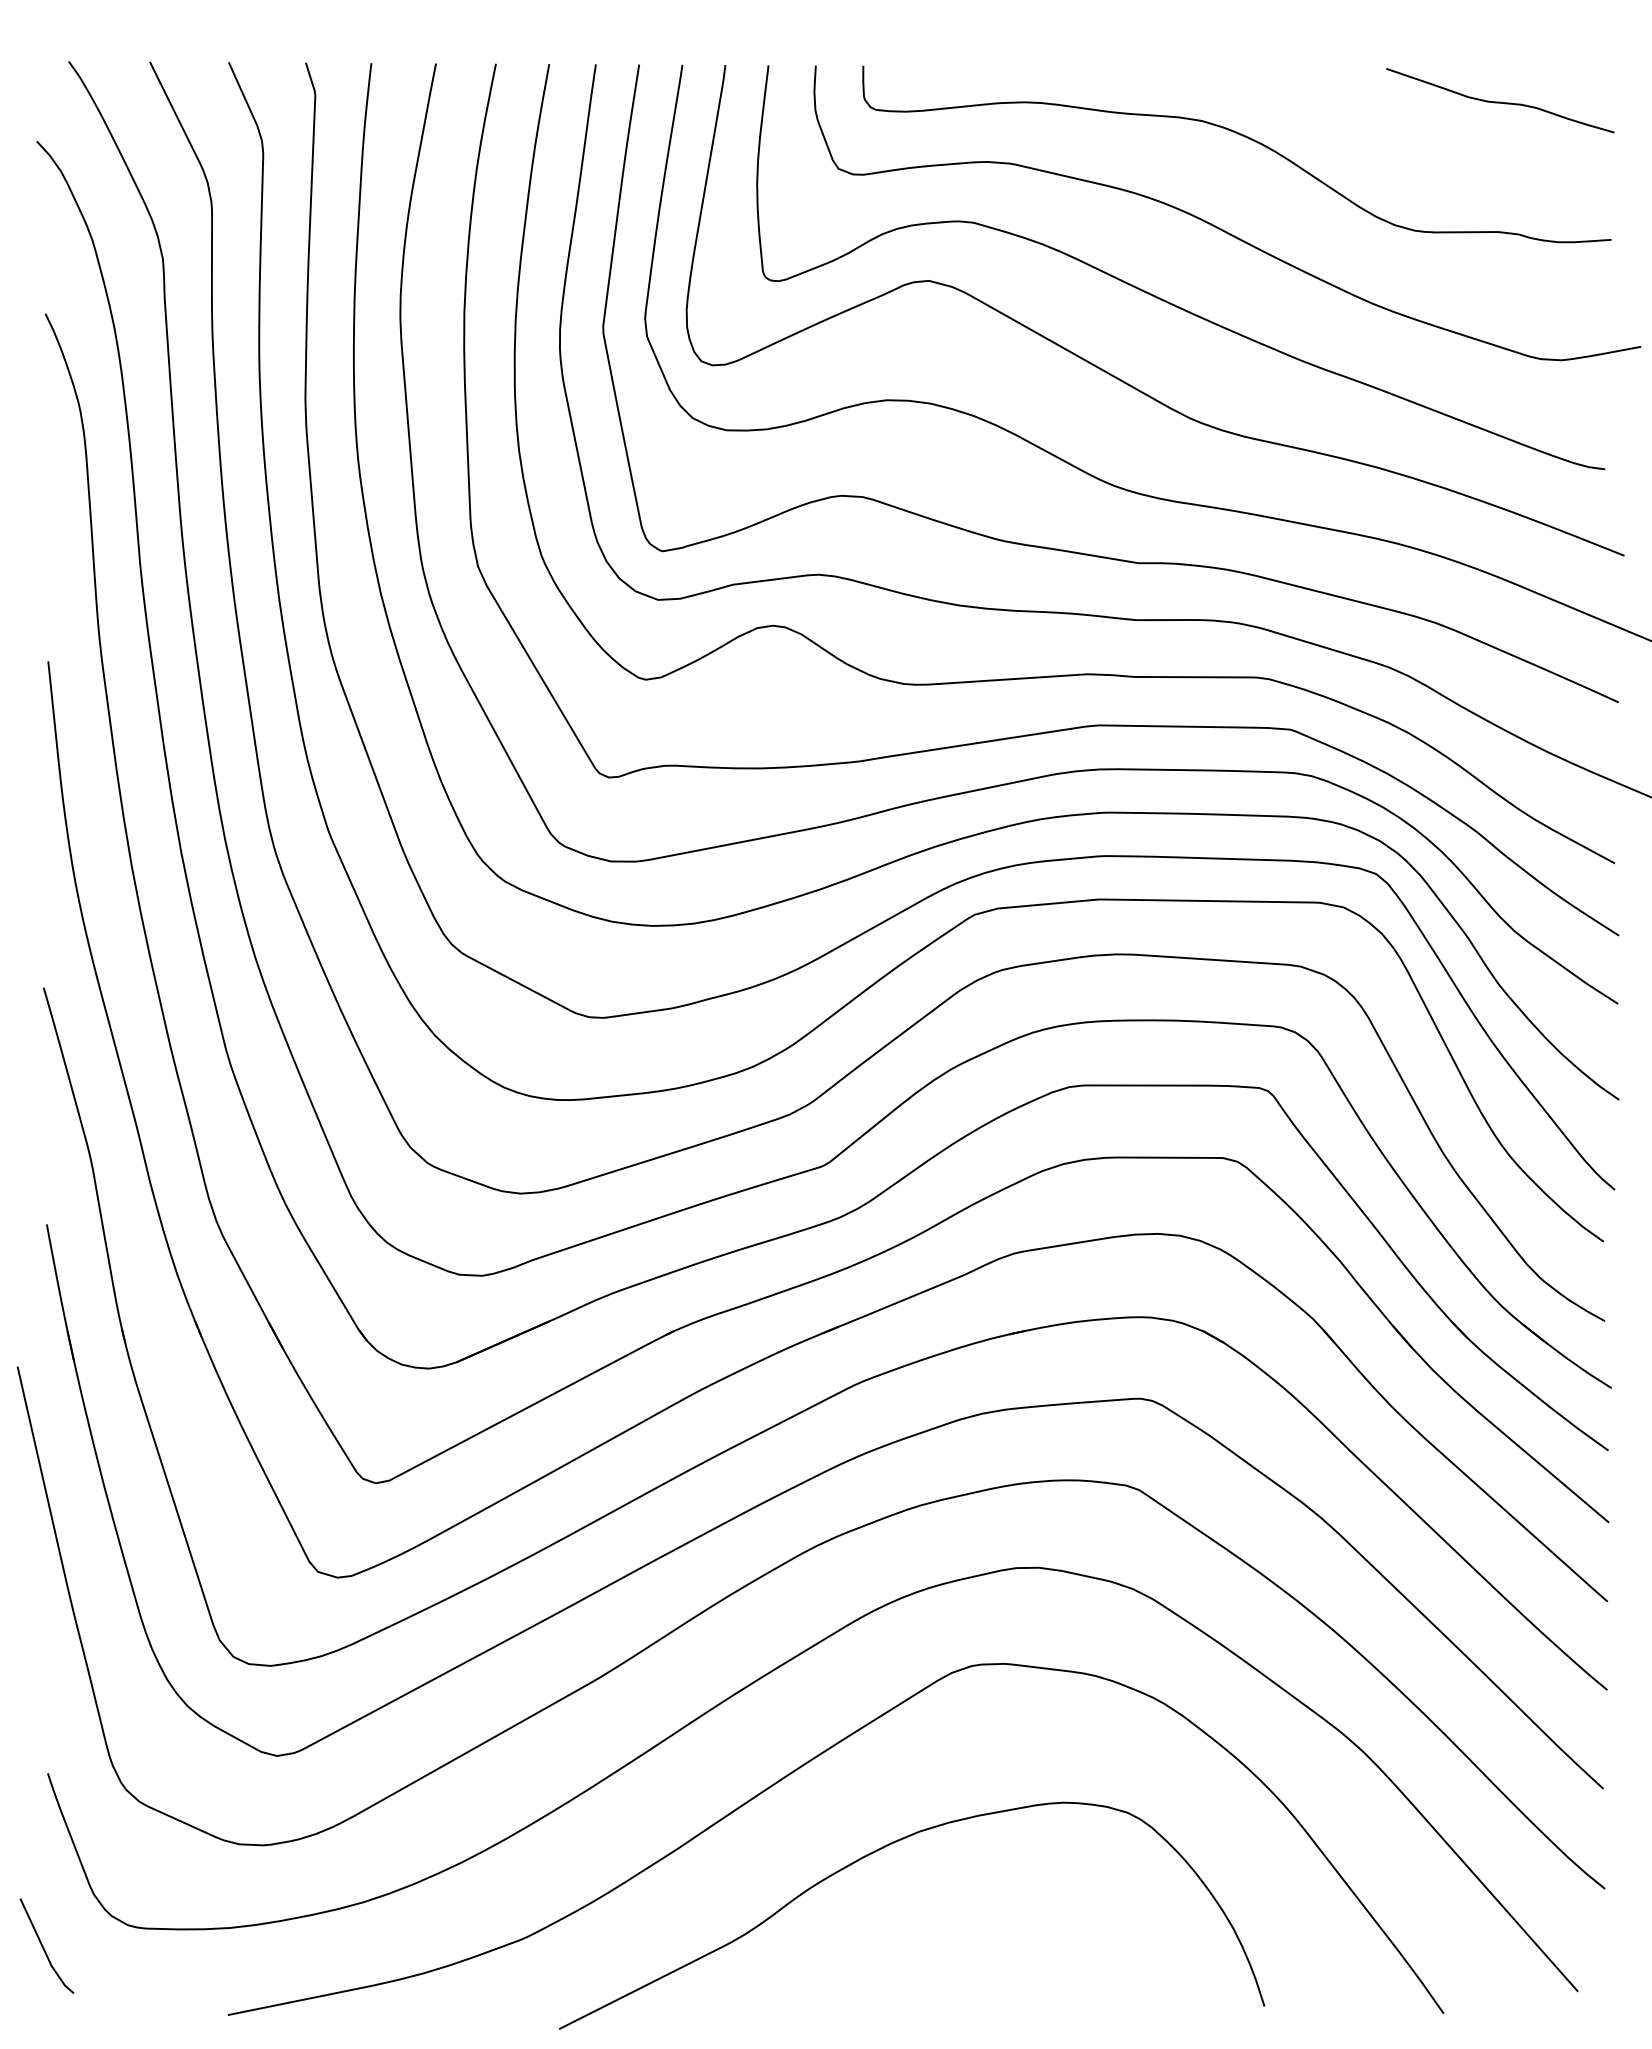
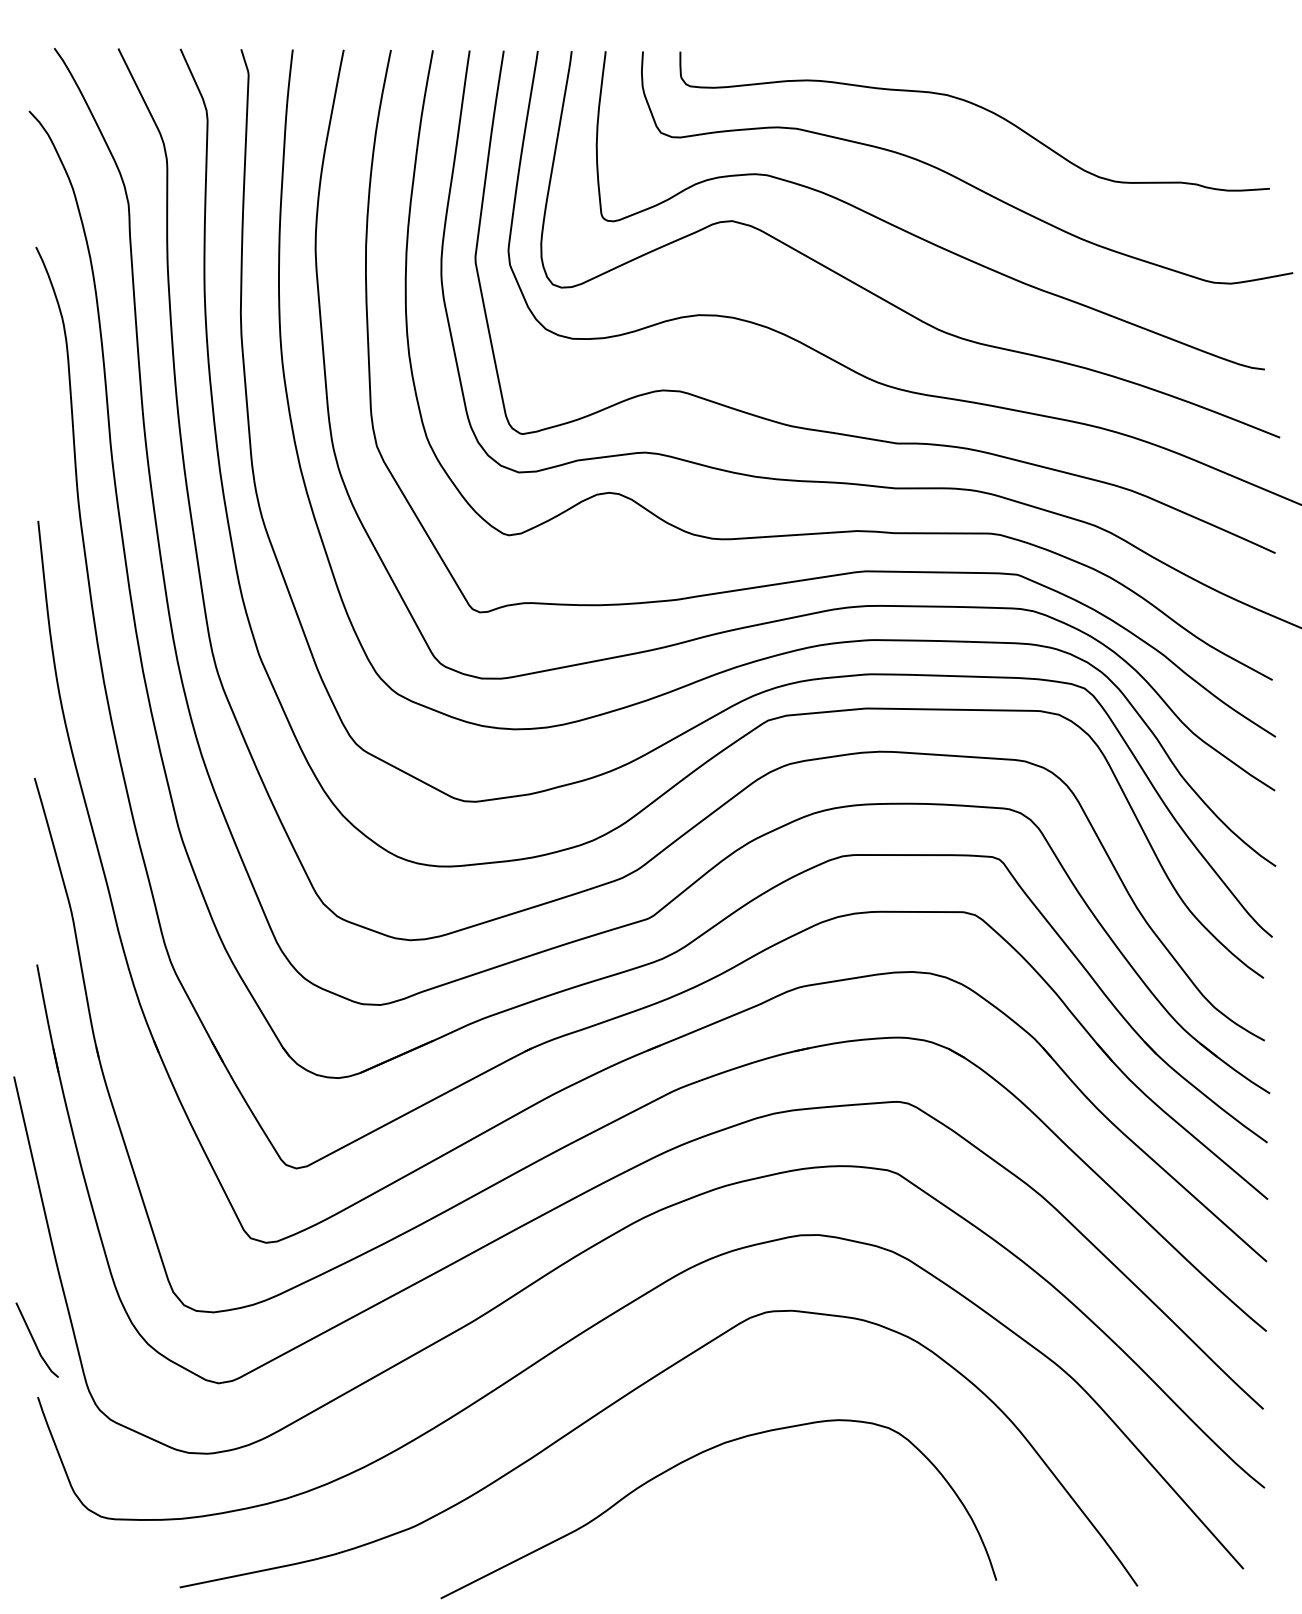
curve: (1500, 101) -> (1182, 79), removed
line: (44, 1947) -> (35, 1341), moved

